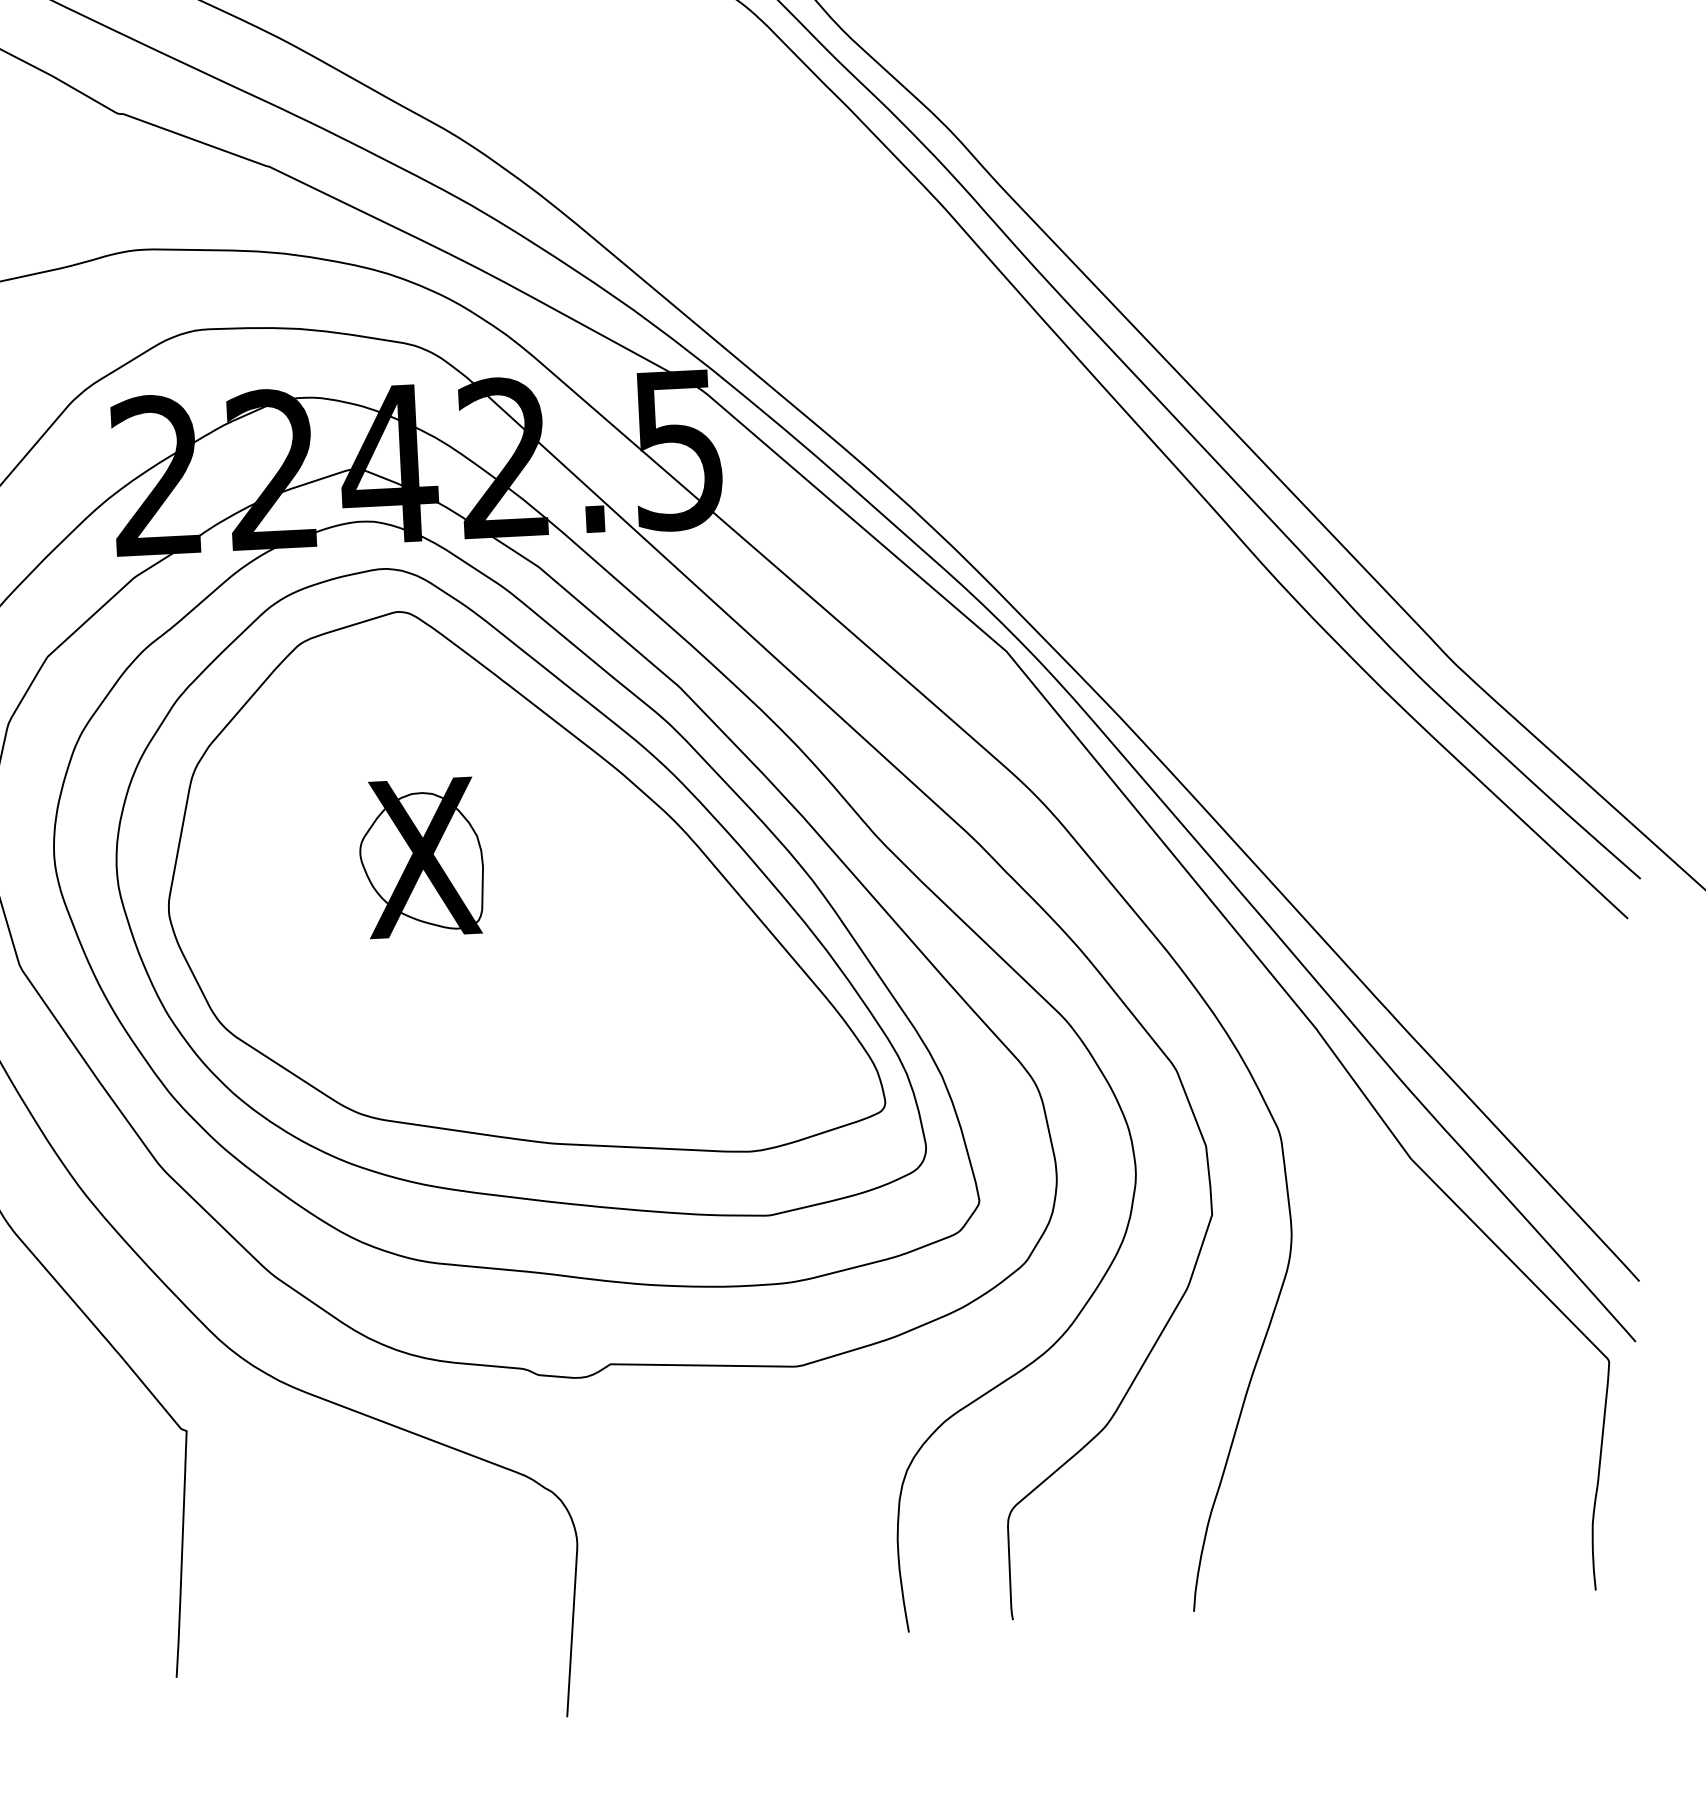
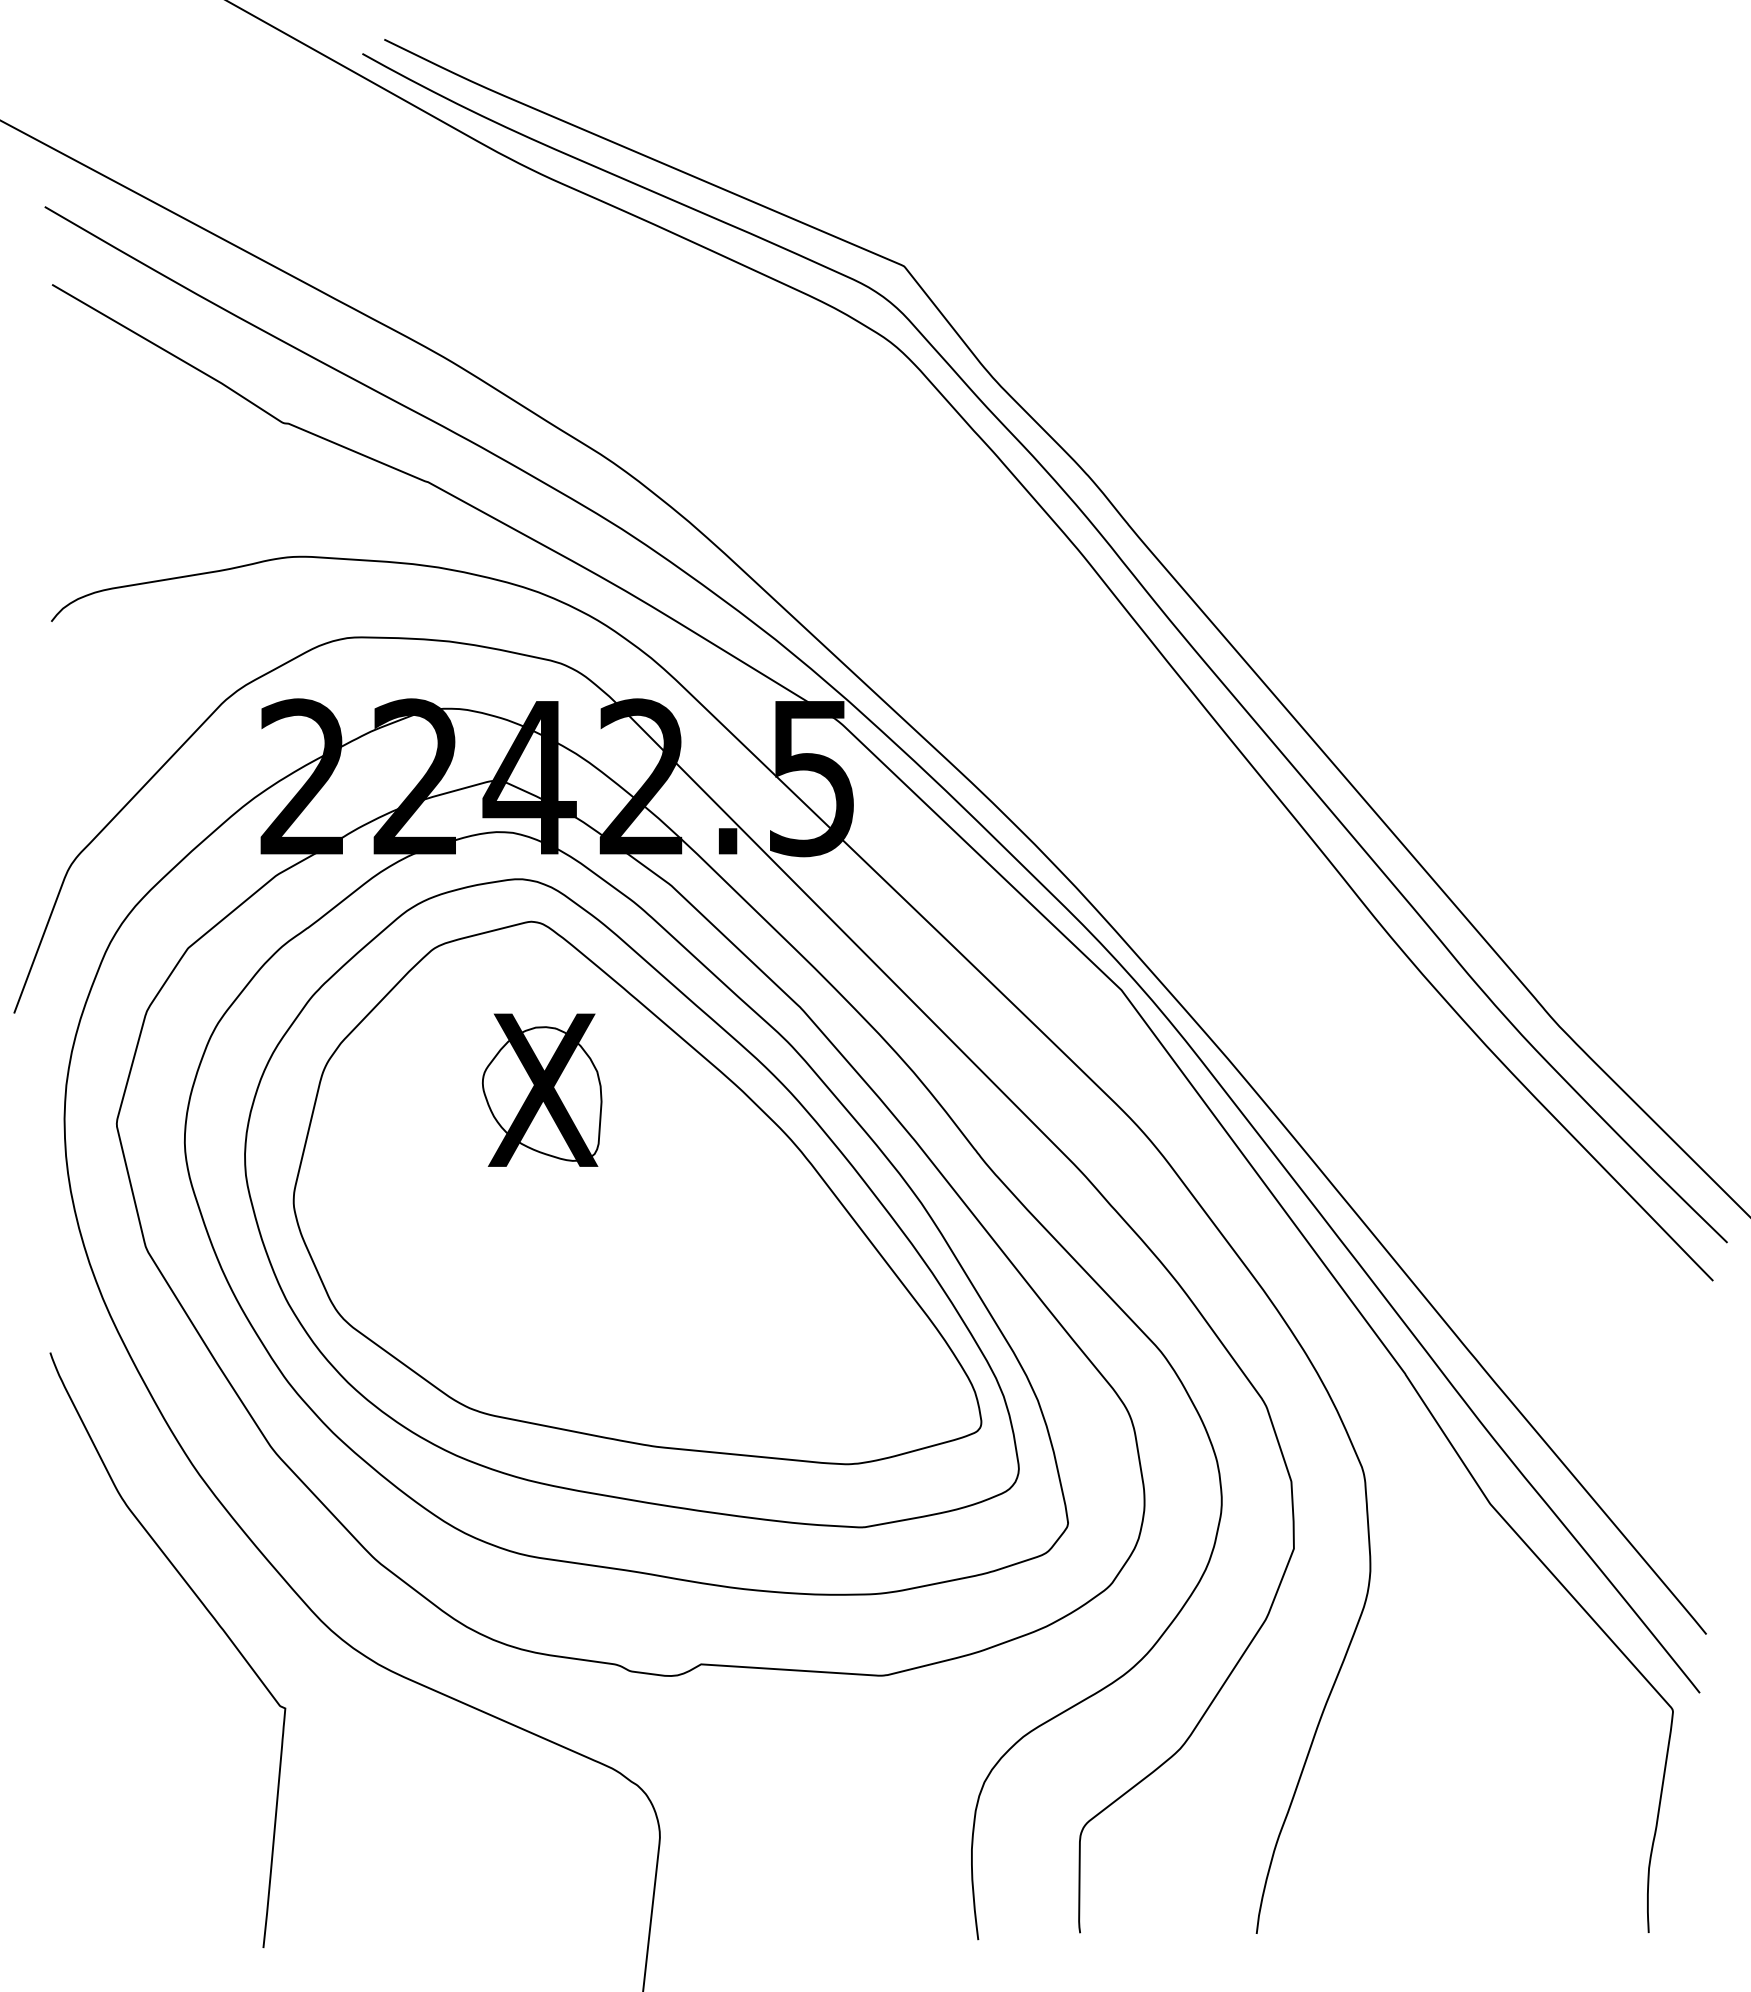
part: (421, 857) -> (542, 1089), moved

